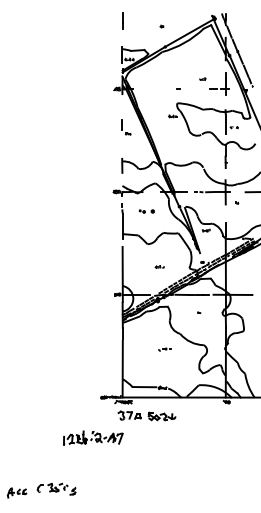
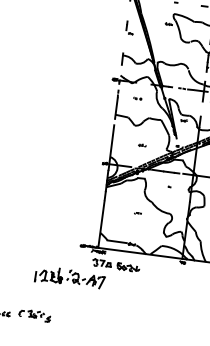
part: (146, 210) -> (137, 98), size x0.62
part: (164, 349) -> (137, 213), size x0.62
part: (93, 437) -> (70, 277), size x1.43

